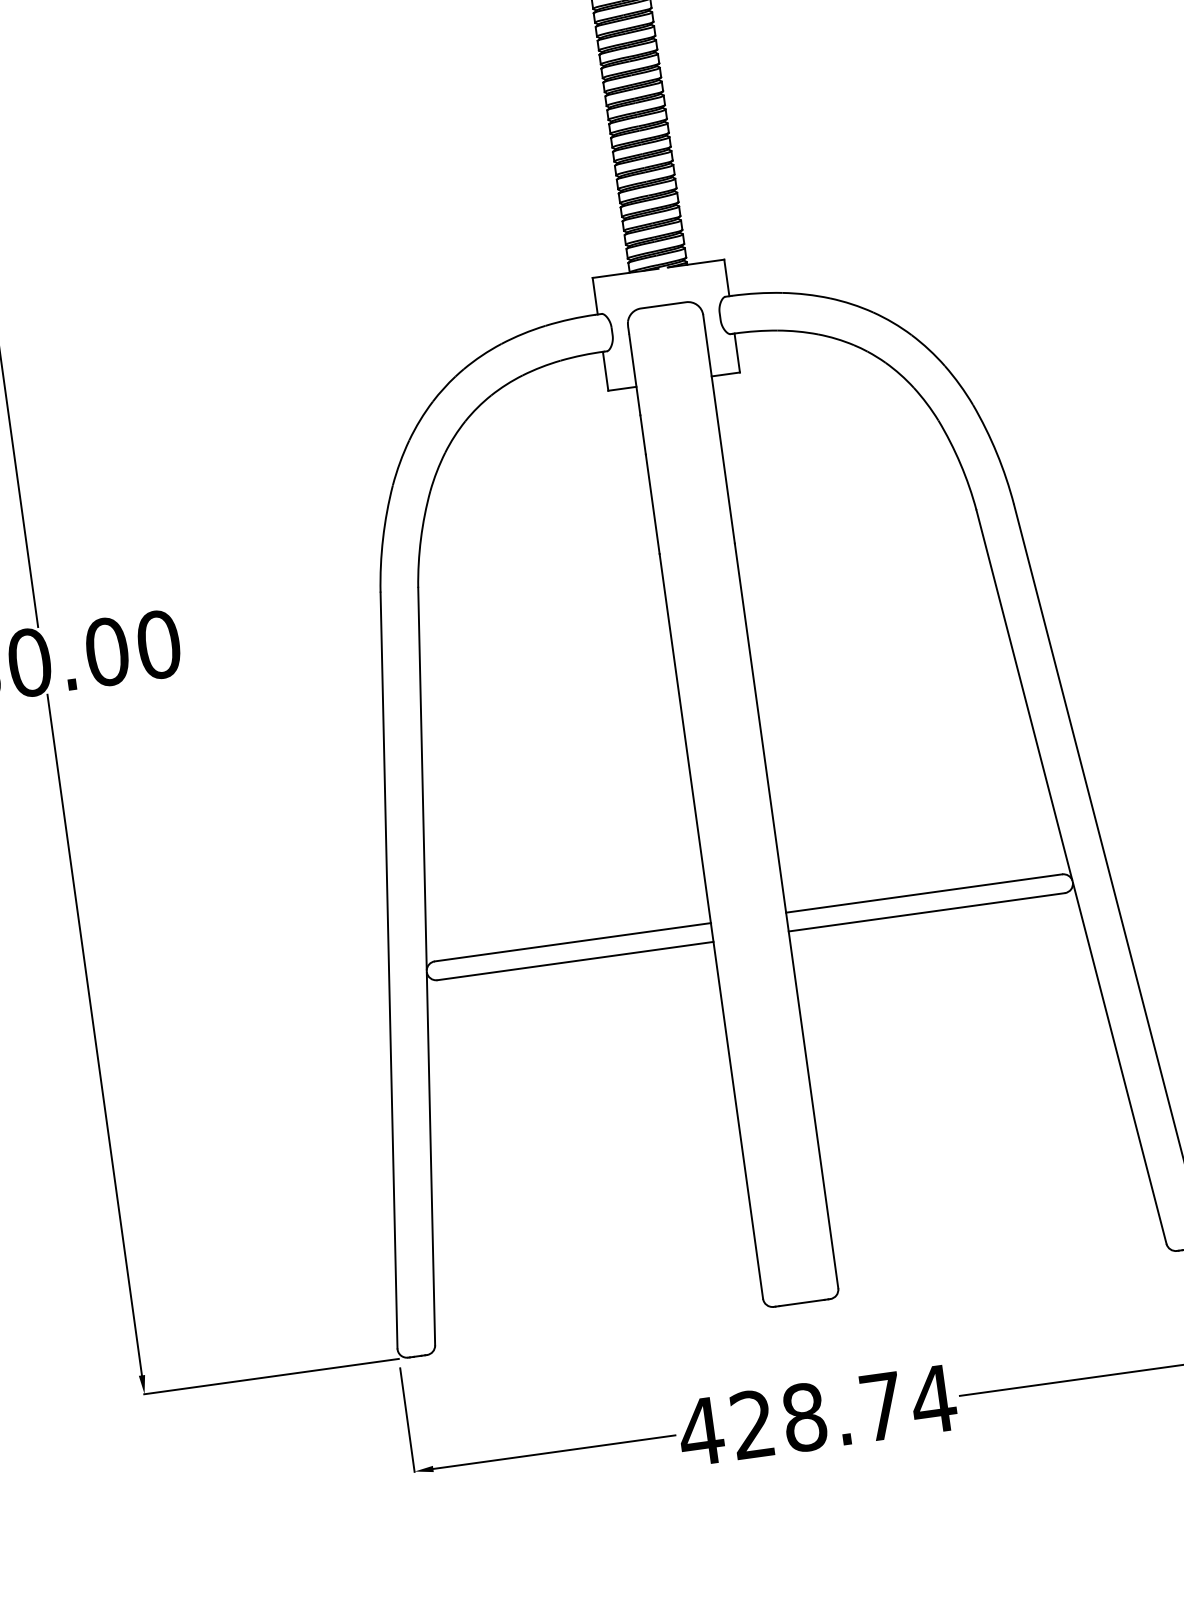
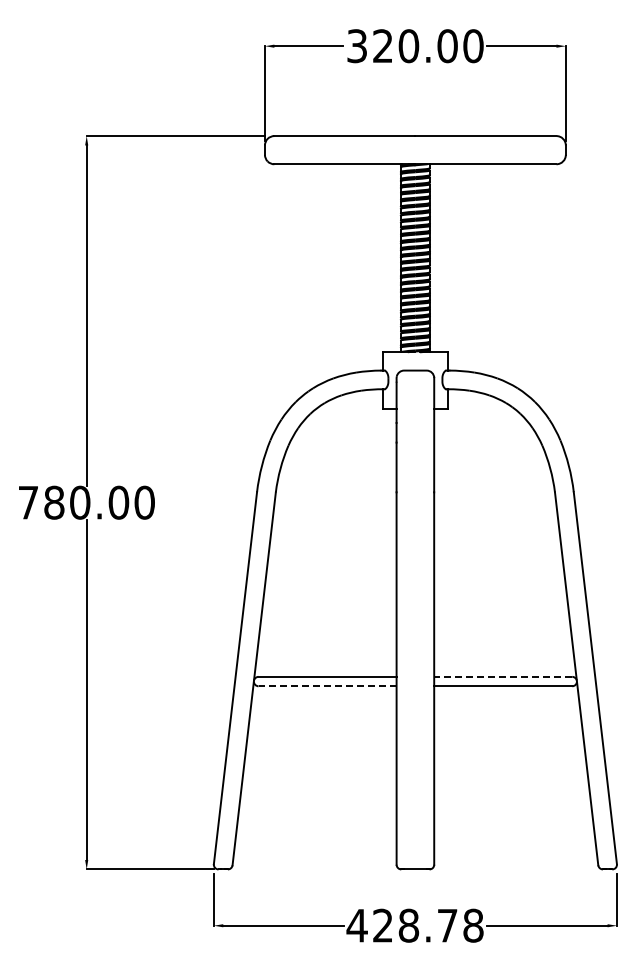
line: (922, 892) -> (502, 676), solid -> dashed
line: (575, 961) -> (327, 686), solid -> dashed
text: (933, 1399) -> (473, 925), 428.74 -> 428.78

